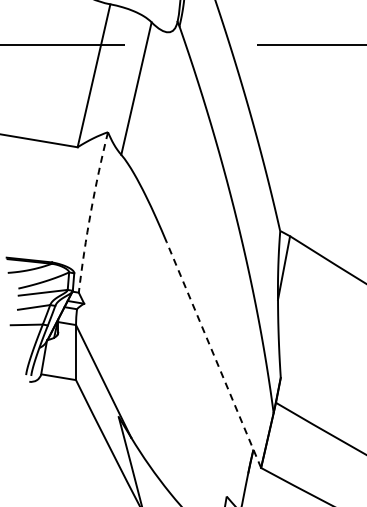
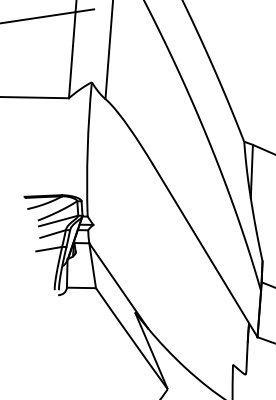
arc: (90, 212) -> (87, 149), dashed -> solid
line: (213, 354) -> (204, 250), dashed -> solid

